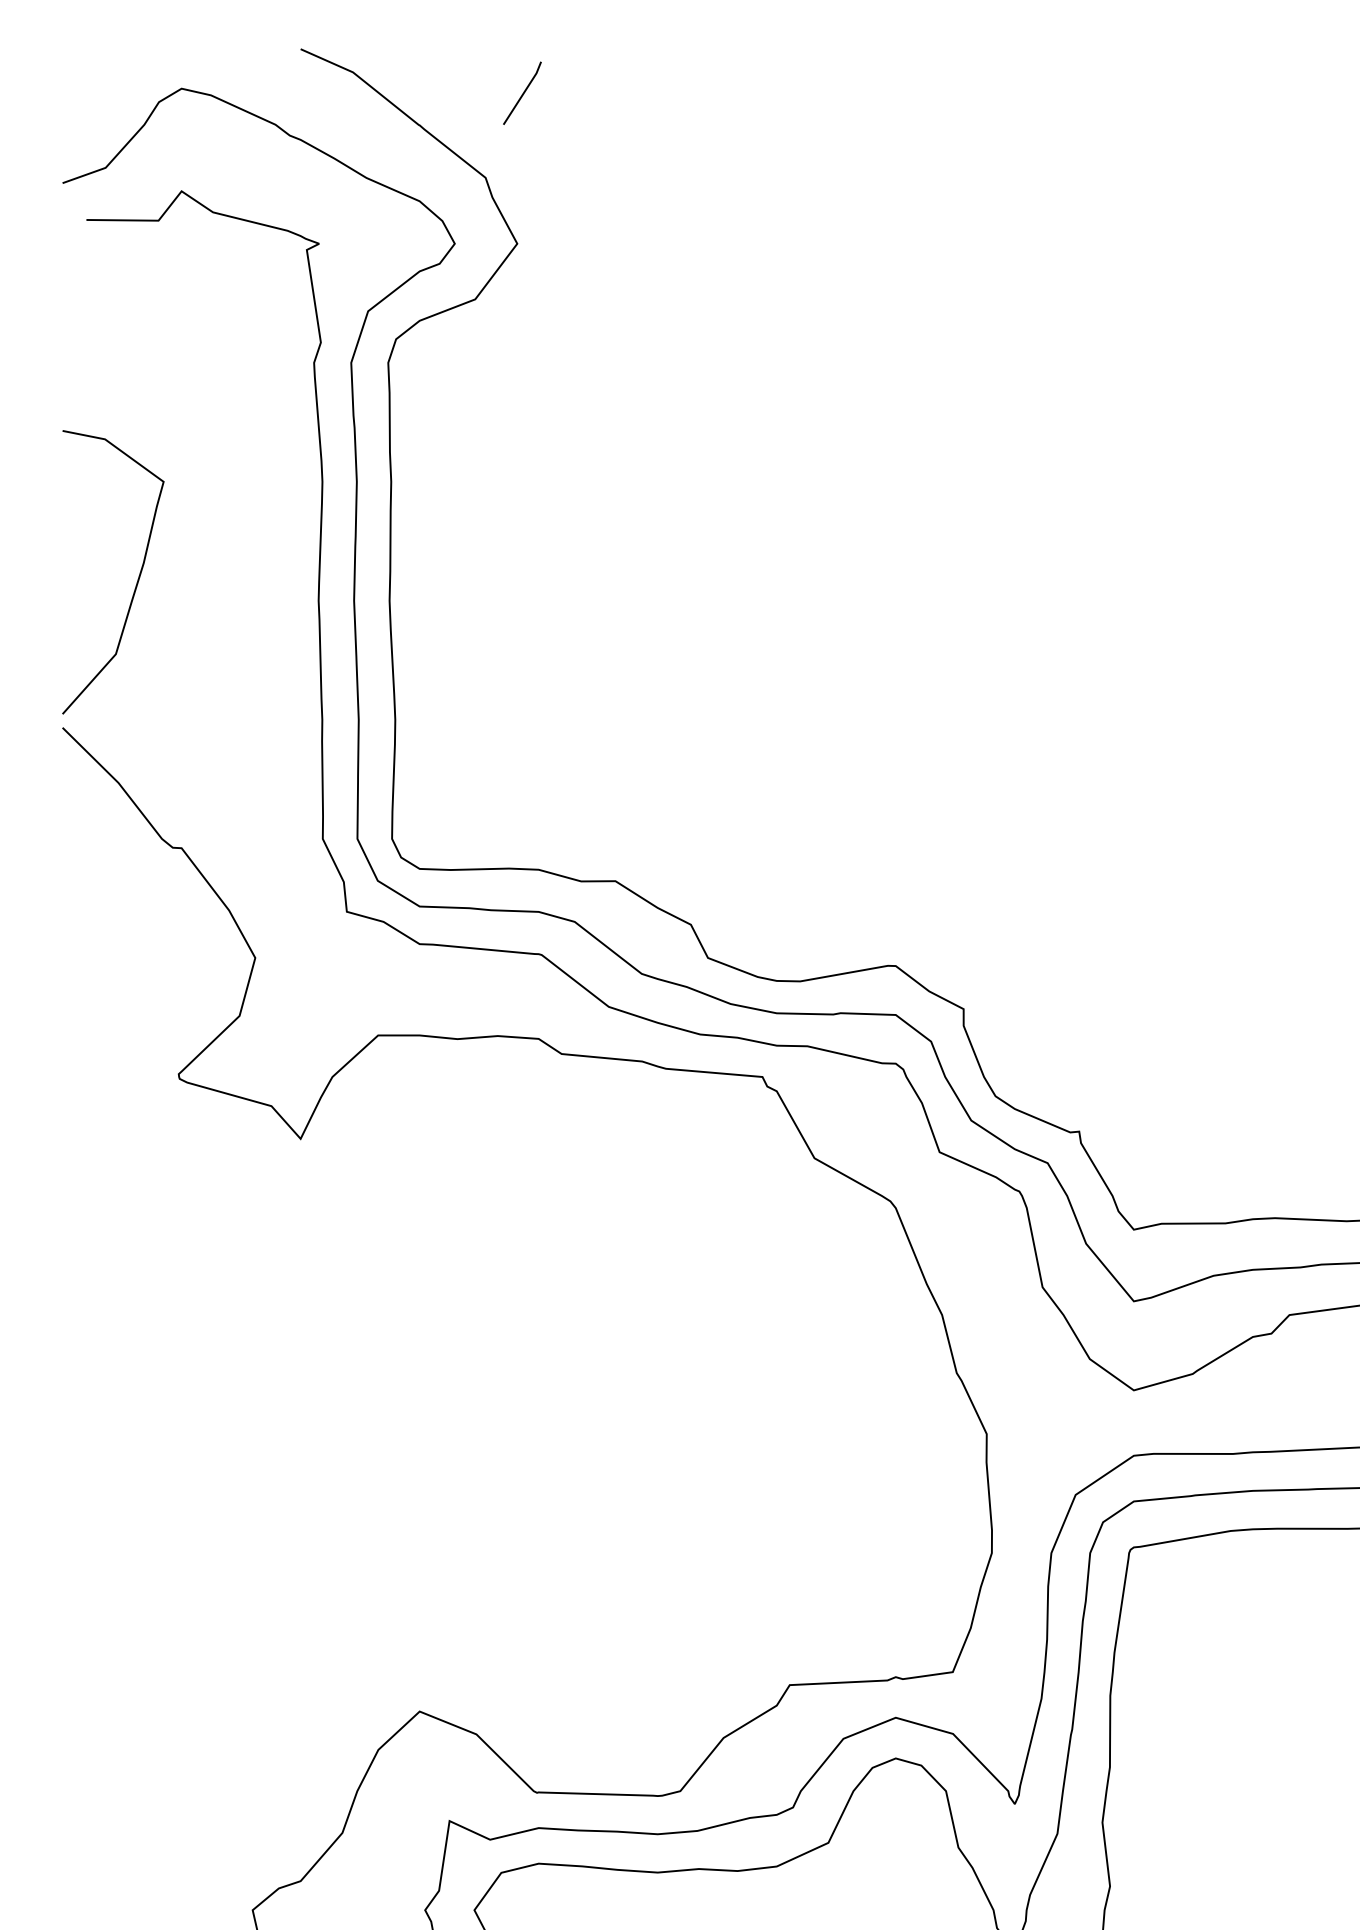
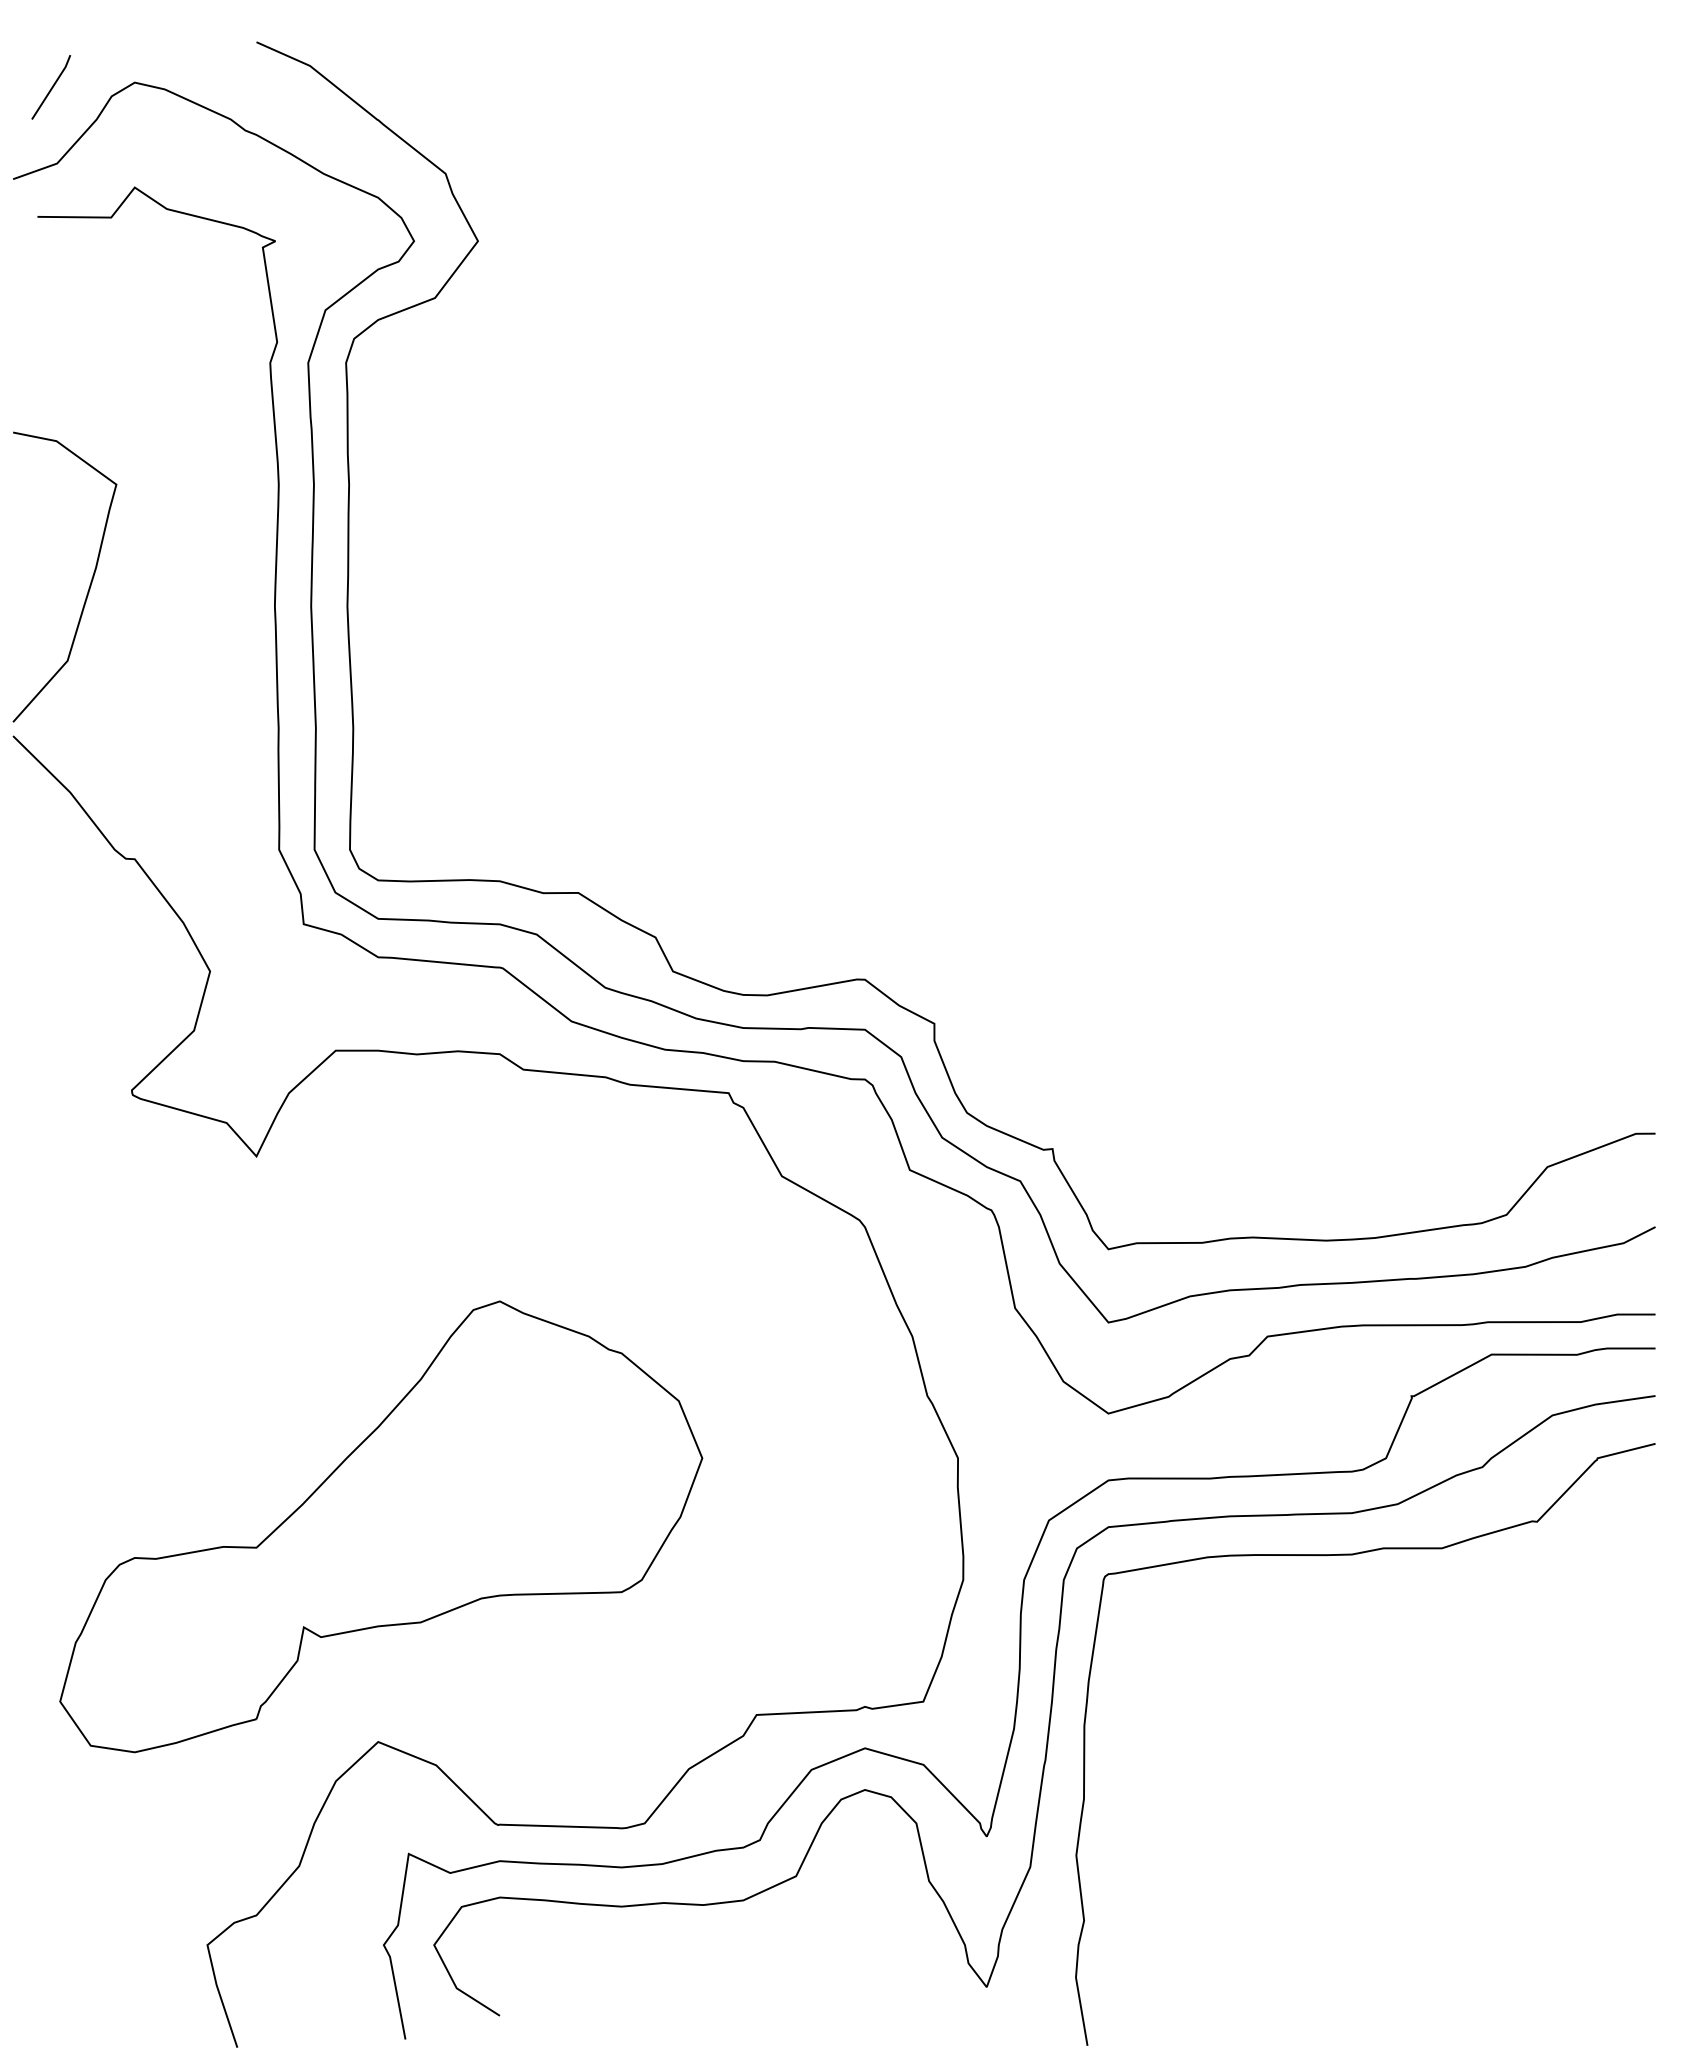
line: (522, 93) -> (51, 87), moved
part: (422, 1500) -> (381, 1526), added

